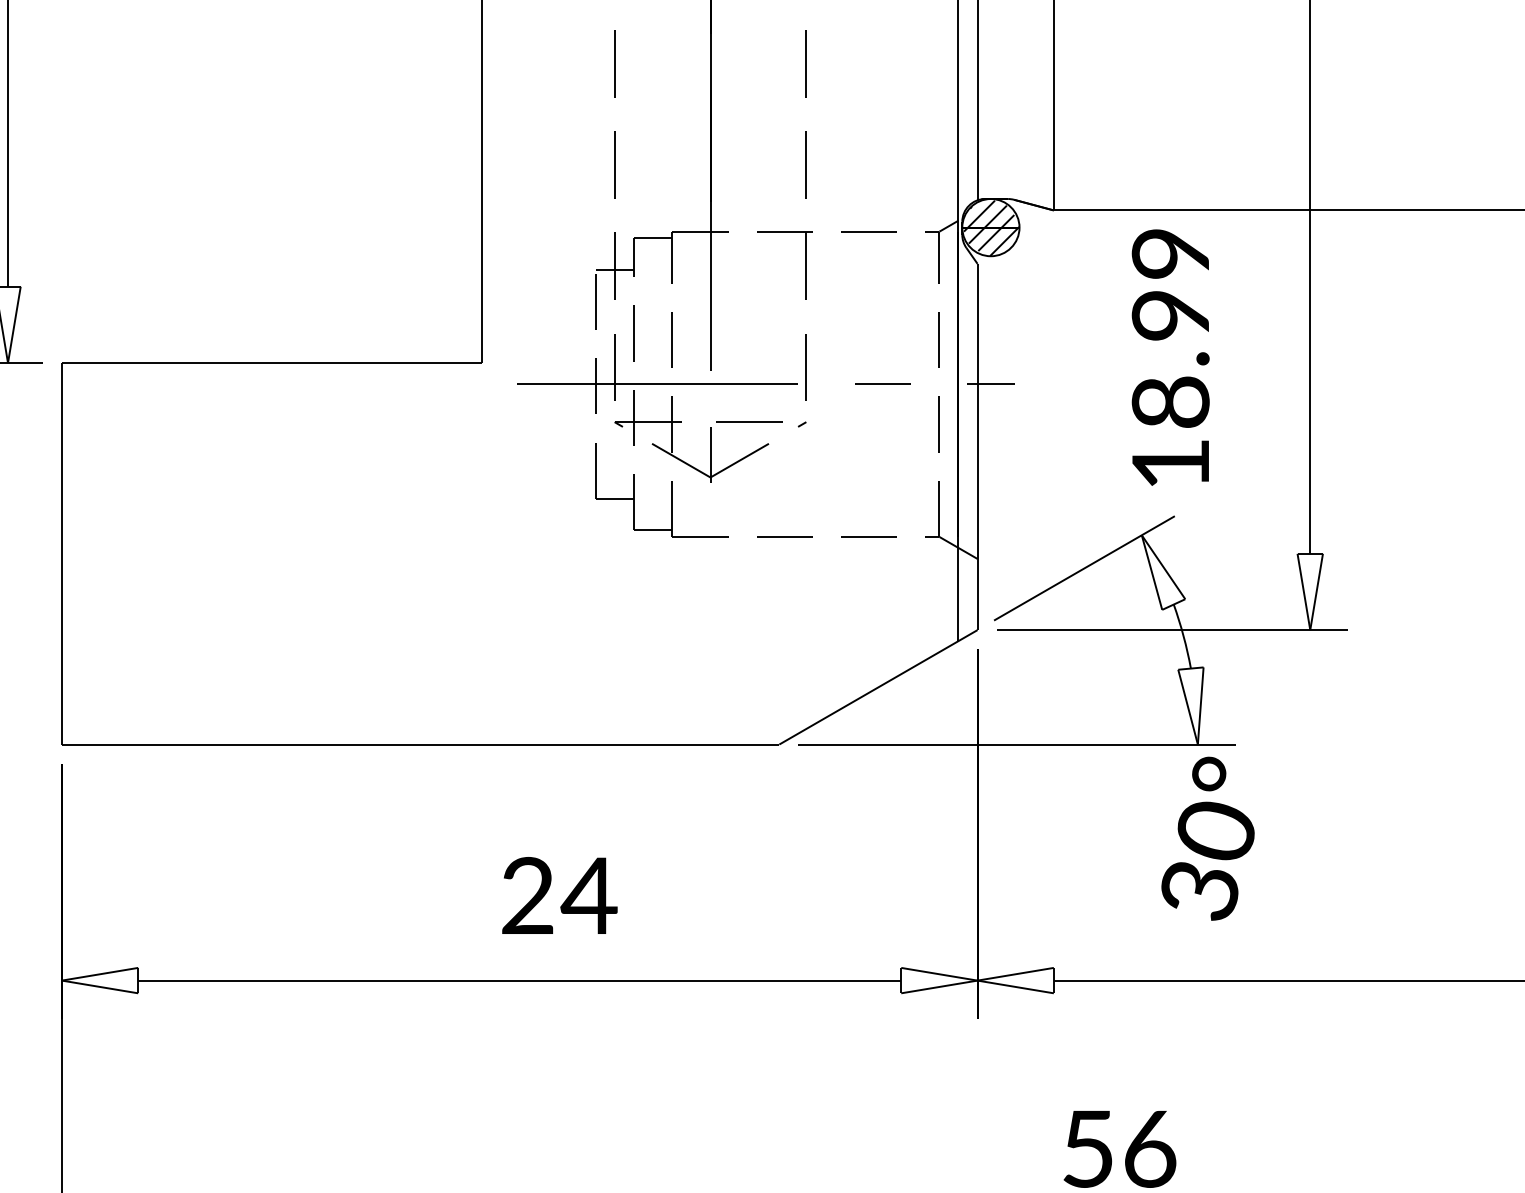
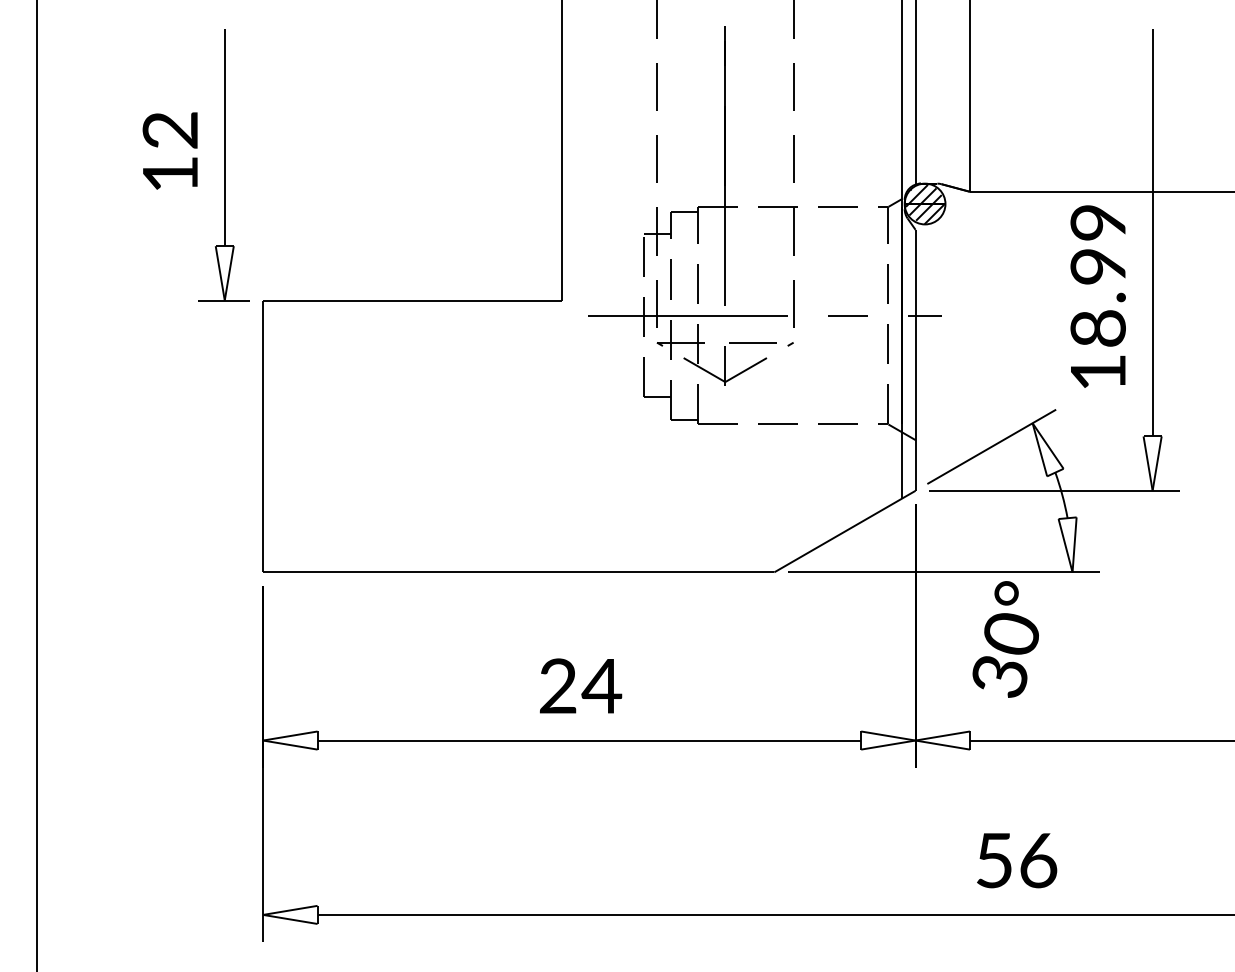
text: (1169, 357) -> (1097, 296), moved
text: (1207, 838) -> (1005, 639), moved
text: (560, 894) -> (581, 685), moved

